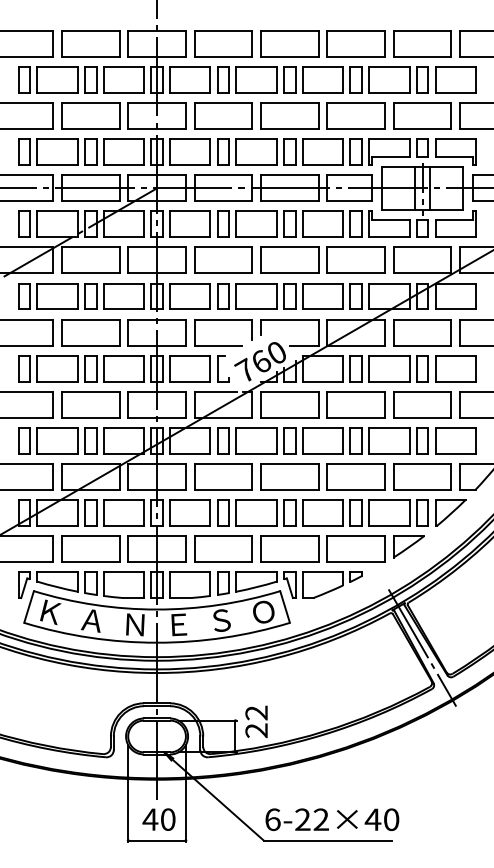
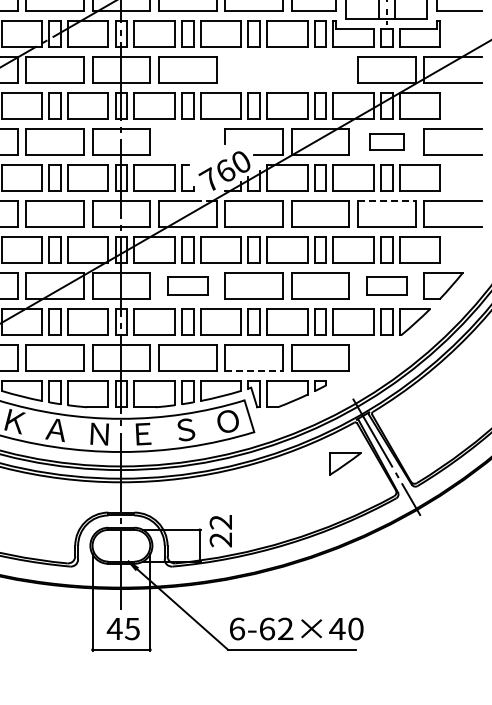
part: (322, 259) -> (286, 68), removed
part: (223, 320) -> (187, 129), removed
part: (422, 332) -> (386, 141), size x0.6
line: (422, 391) -> (386, 200), solid -> dashed
part: (223, 476) -> (187, 285), size x0.7
part: (422, 476) -> (386, 285), size x0.7
part: (408, 546) -> (344, 463), moved
line: (289, 561) -> (253, 370), solid -> dashed
text: (167, 819) -> (131, 628), 40 -> 45
text: (302, 819) -> (266, 628), 6-22×40 -> 6-62×40

